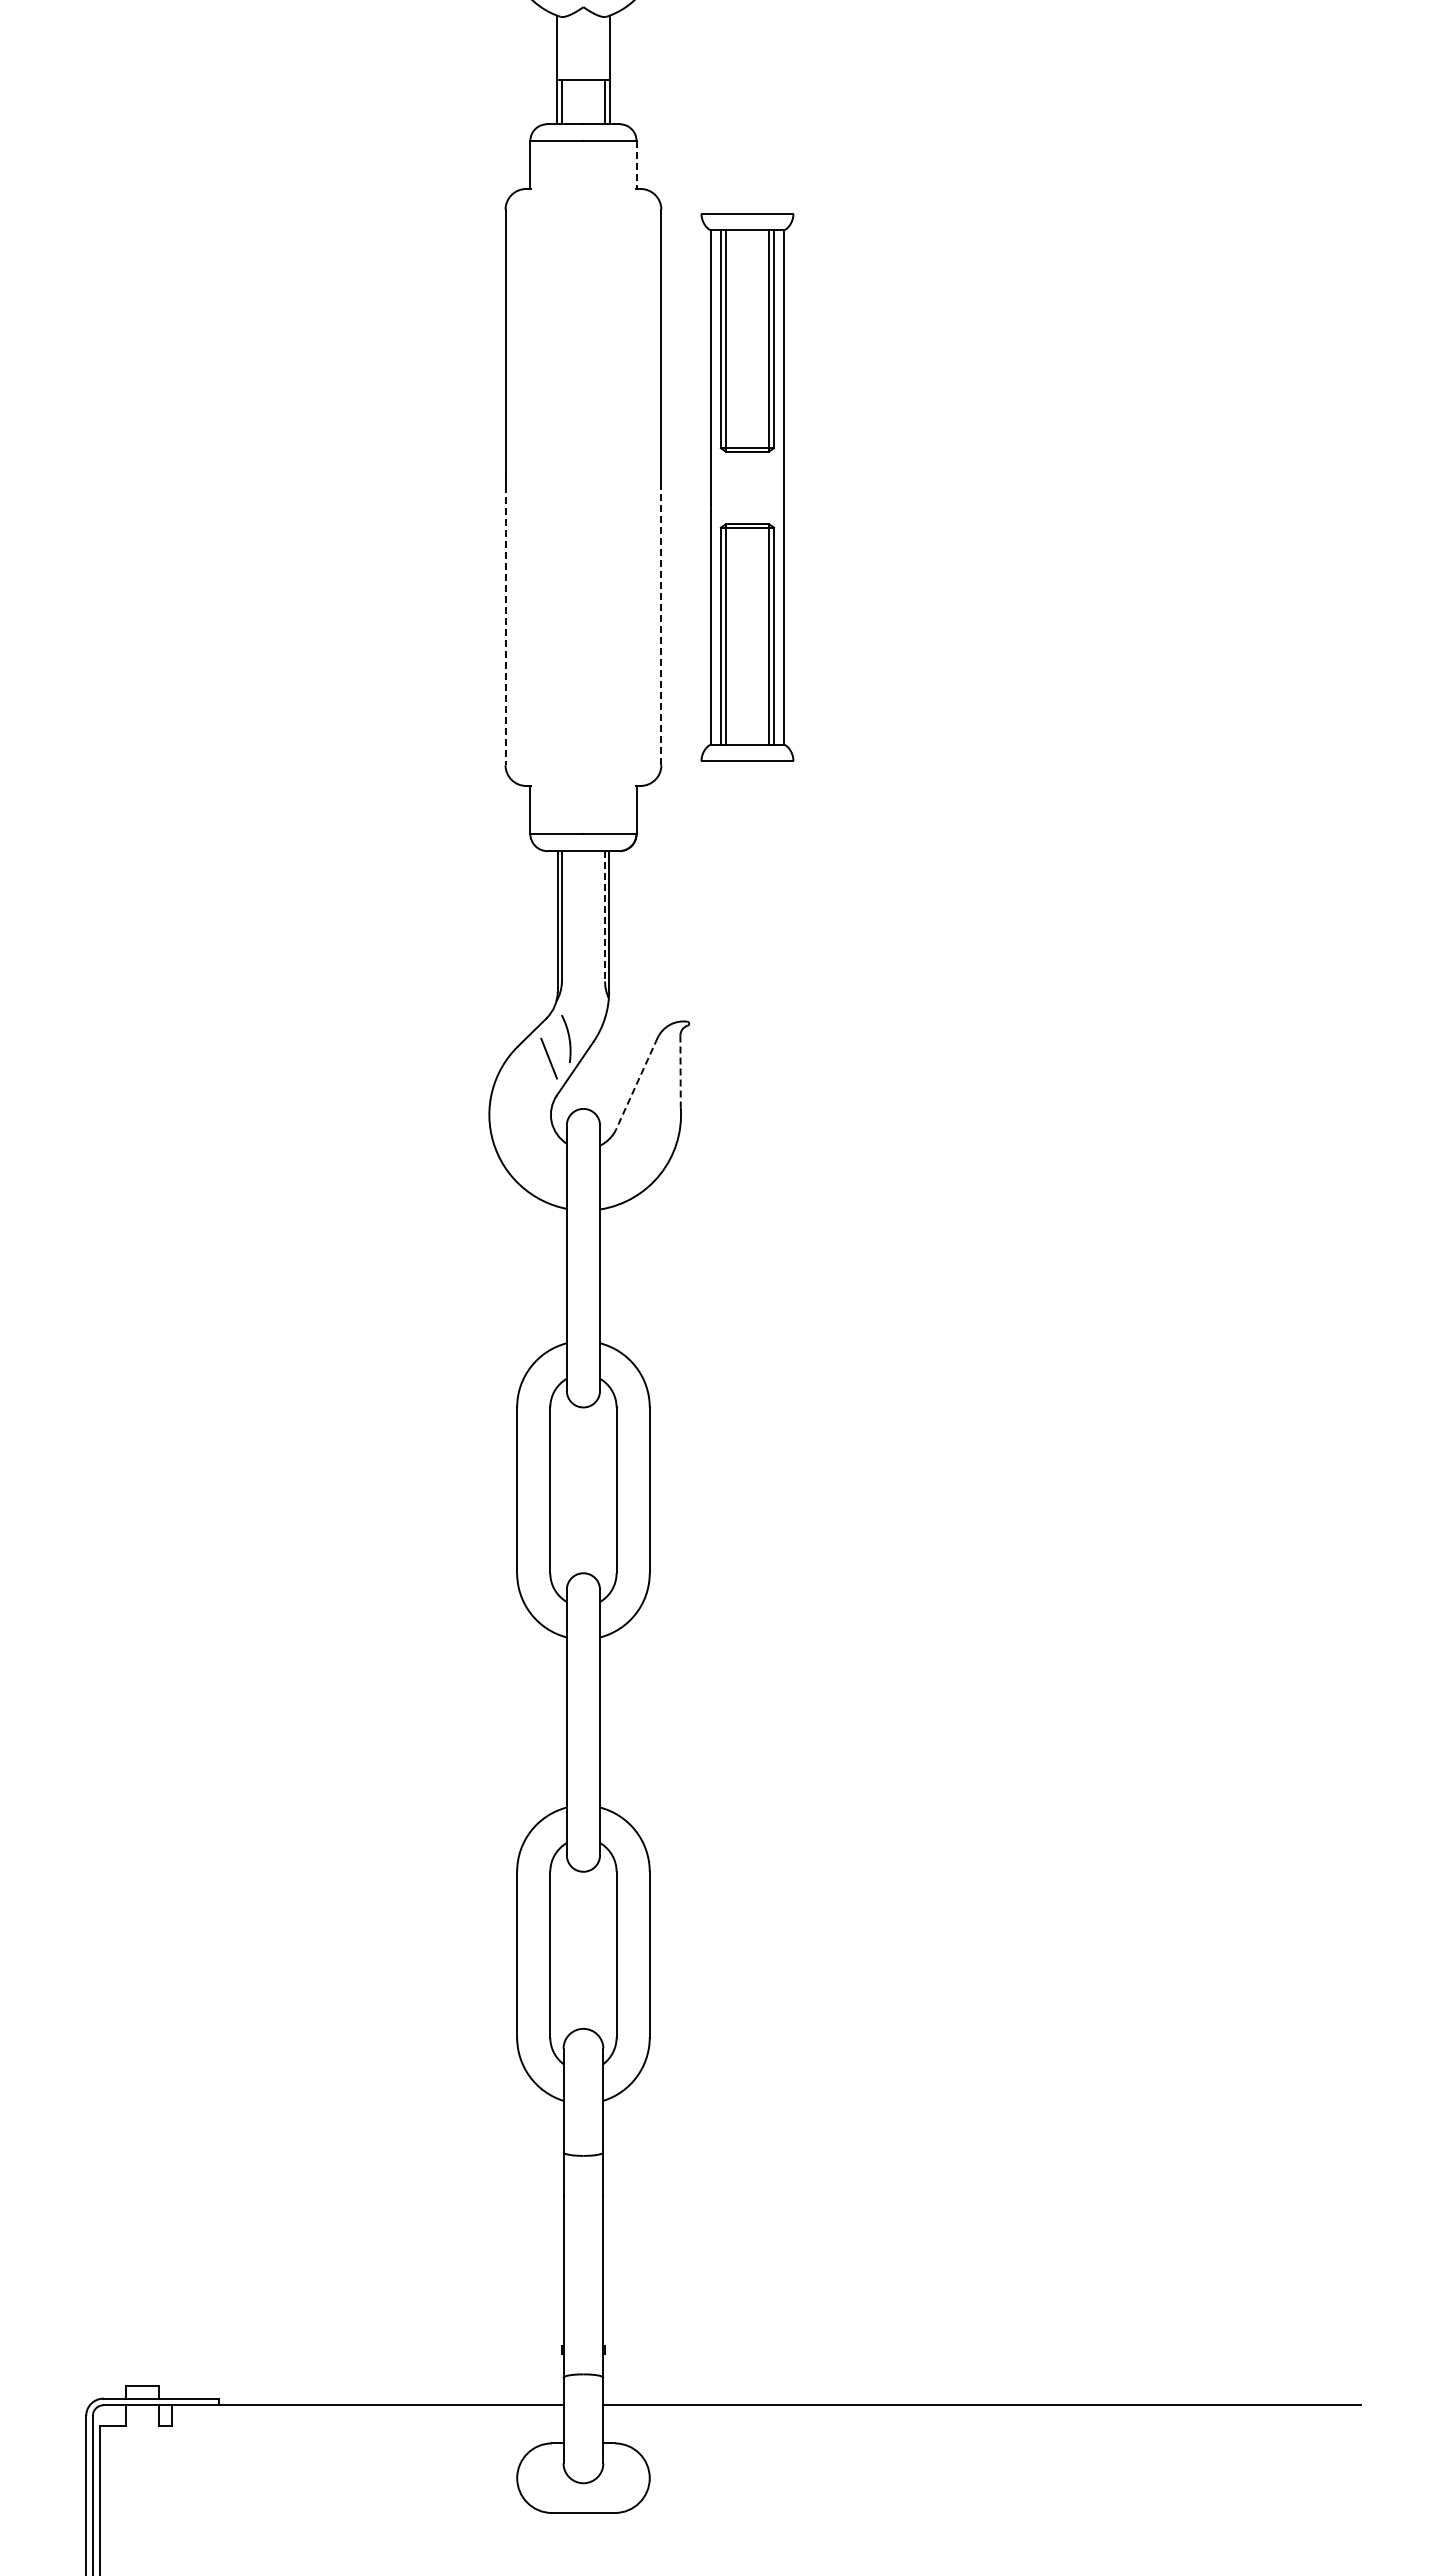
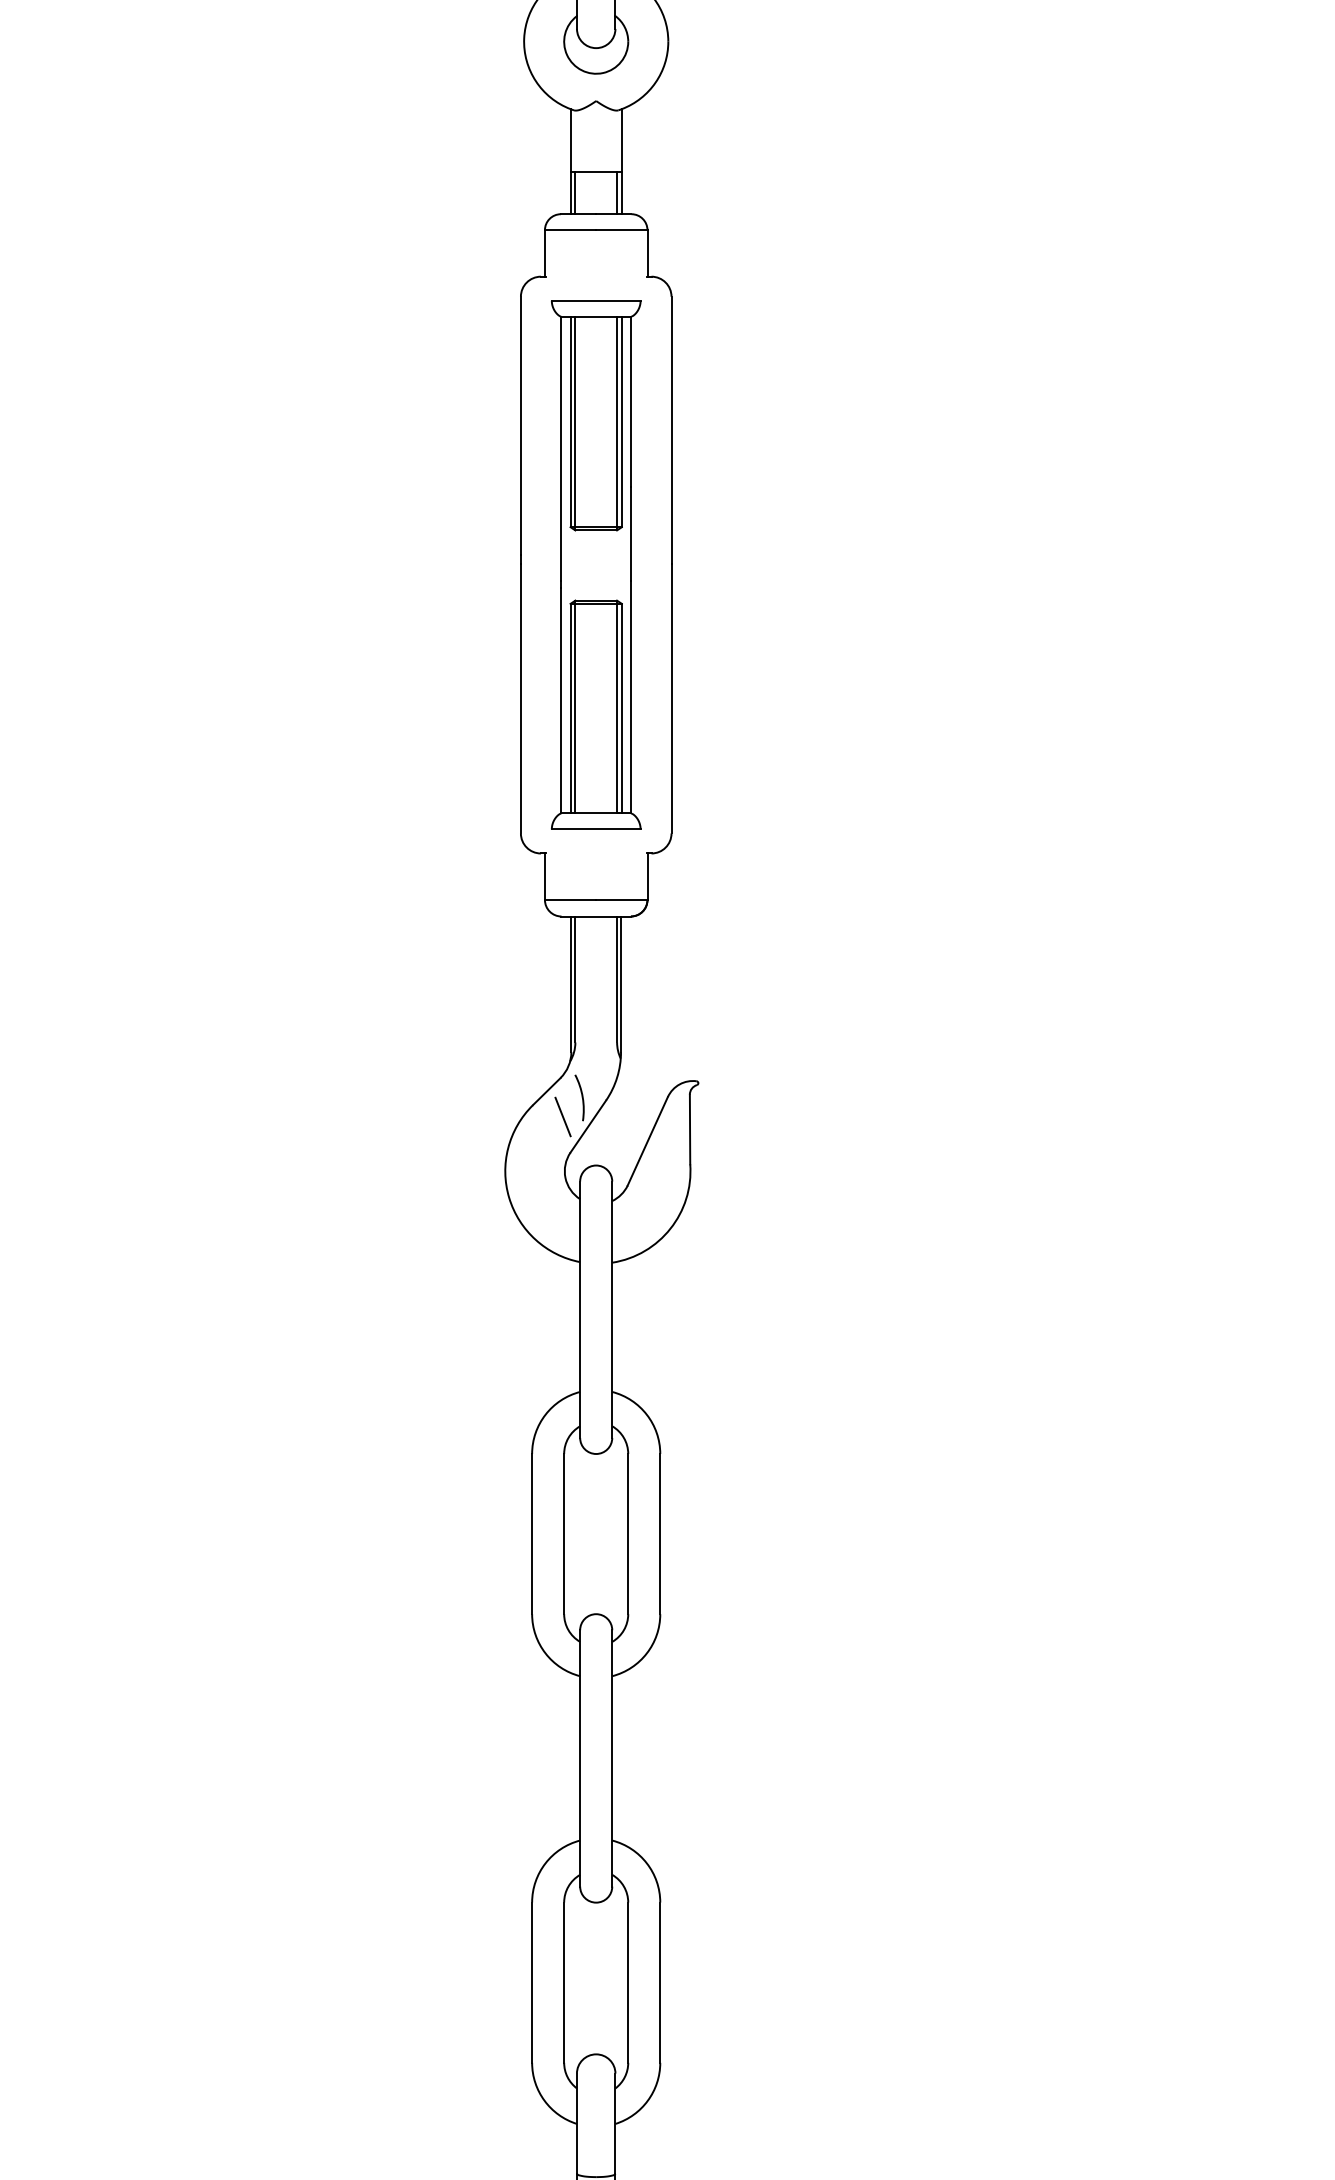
line: (636, 165) -> (647, 254), dashed -> solid
part: (747, 487) -> (596, 565), moved
line: (505, 625) -> (520, 698), dashed -> solid
line: (661, 625) -> (671, 698), dashed -> solid
line: (604, 916) -> (616, 979), dashed -> solid
line: (680, 1072) -> (689, 1130), dashed -> solid
line: (636, 1084) -> (647, 1141), dashed -> solid

